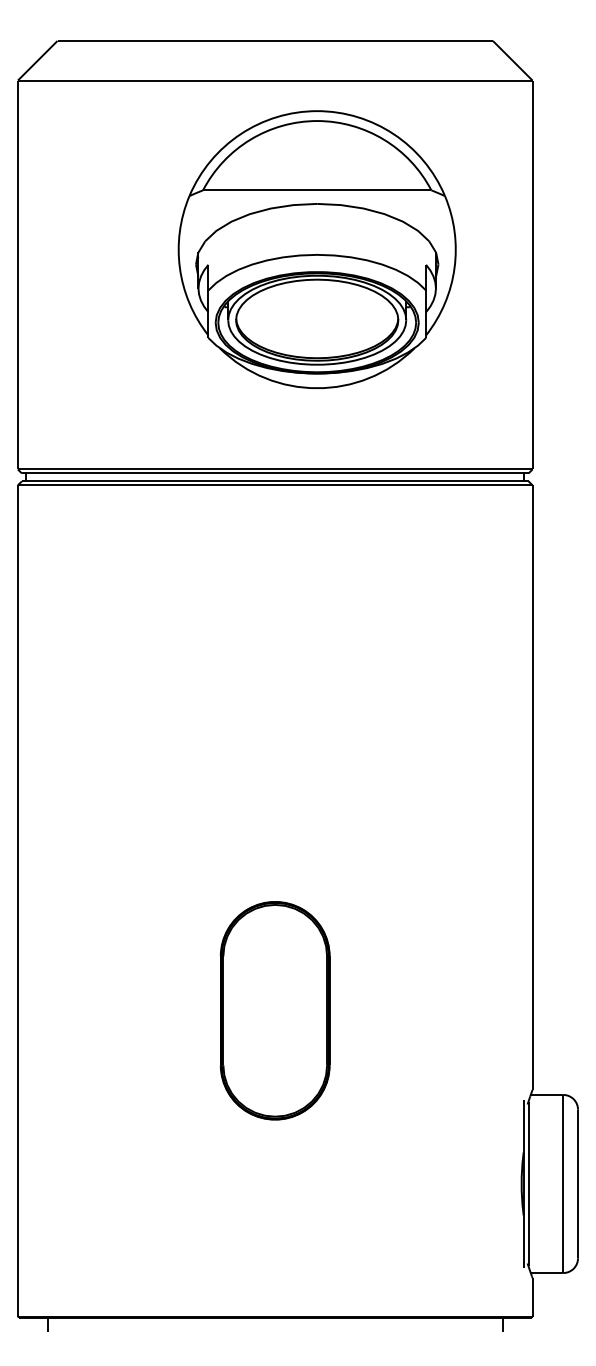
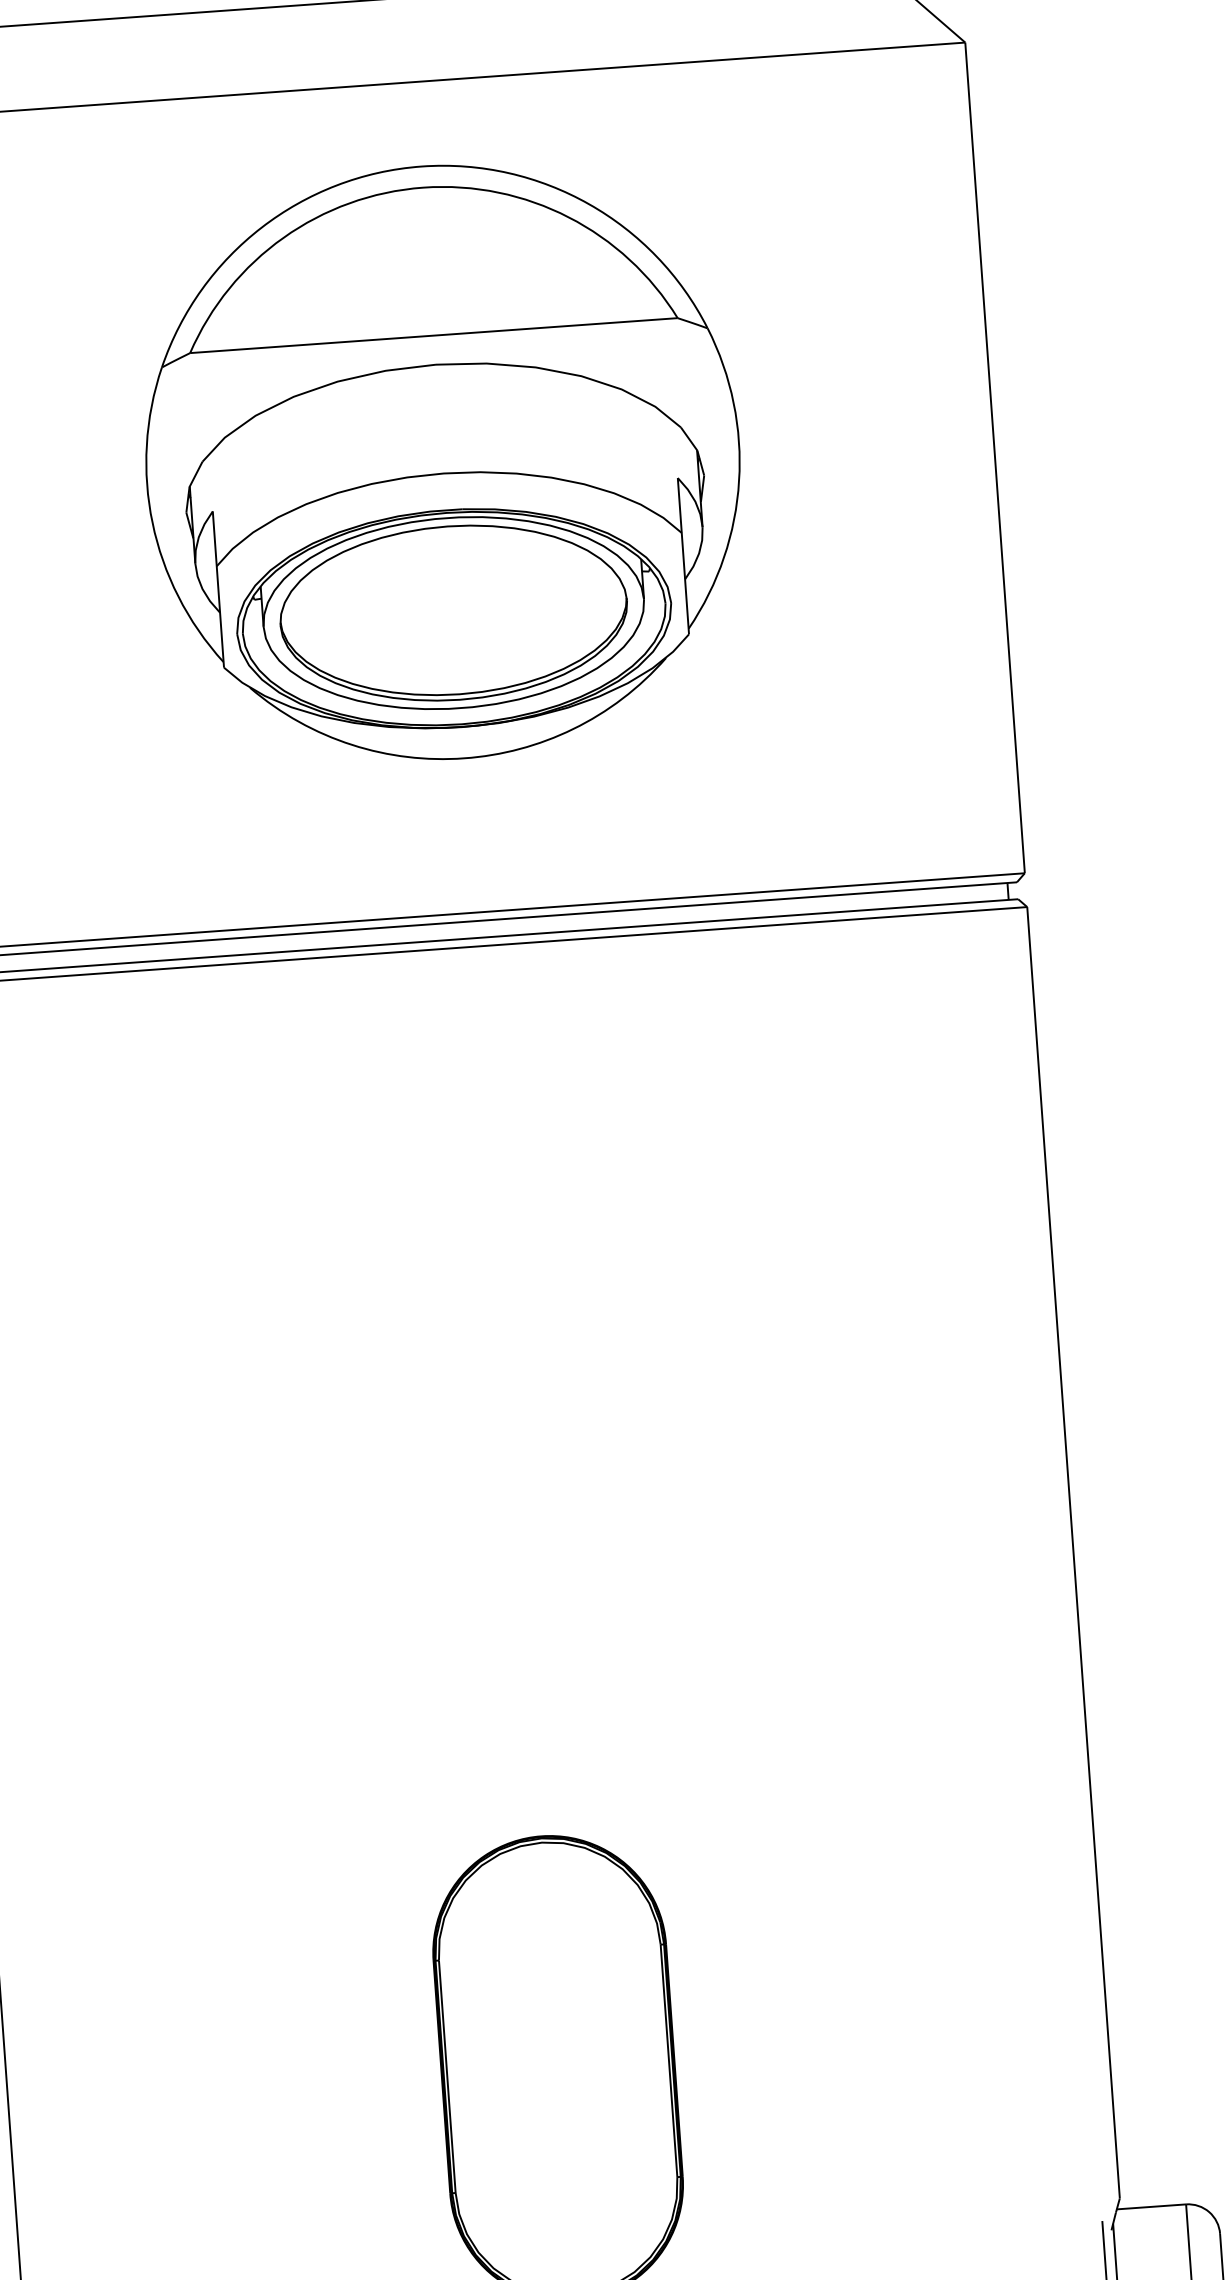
part: (316, 249) -> (441, 462), moved

